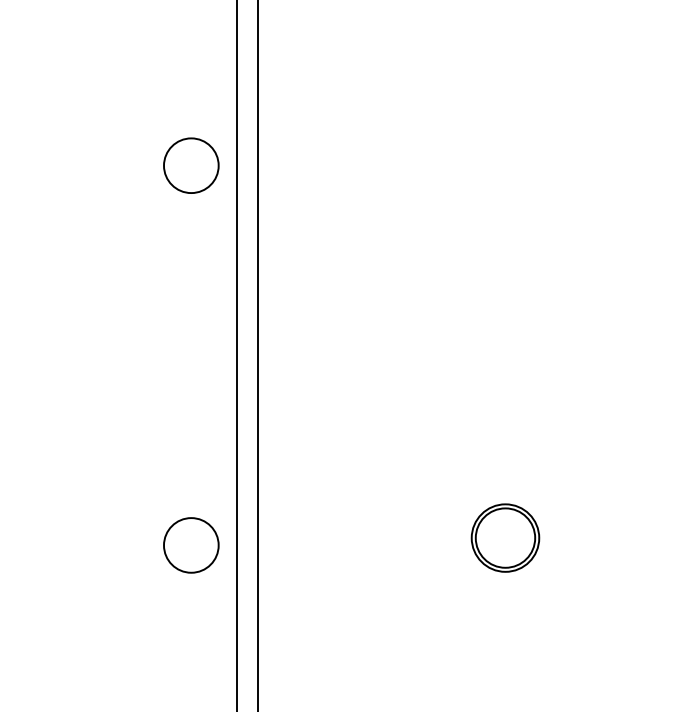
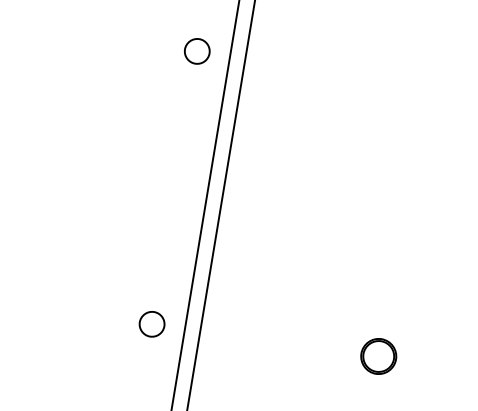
circle: (191, 165) -> (197, 51), size x0.62
part: (505, 538) -> (378, 356), size x0.71
circle: (191, 545) -> (152, 324), size x0.62

